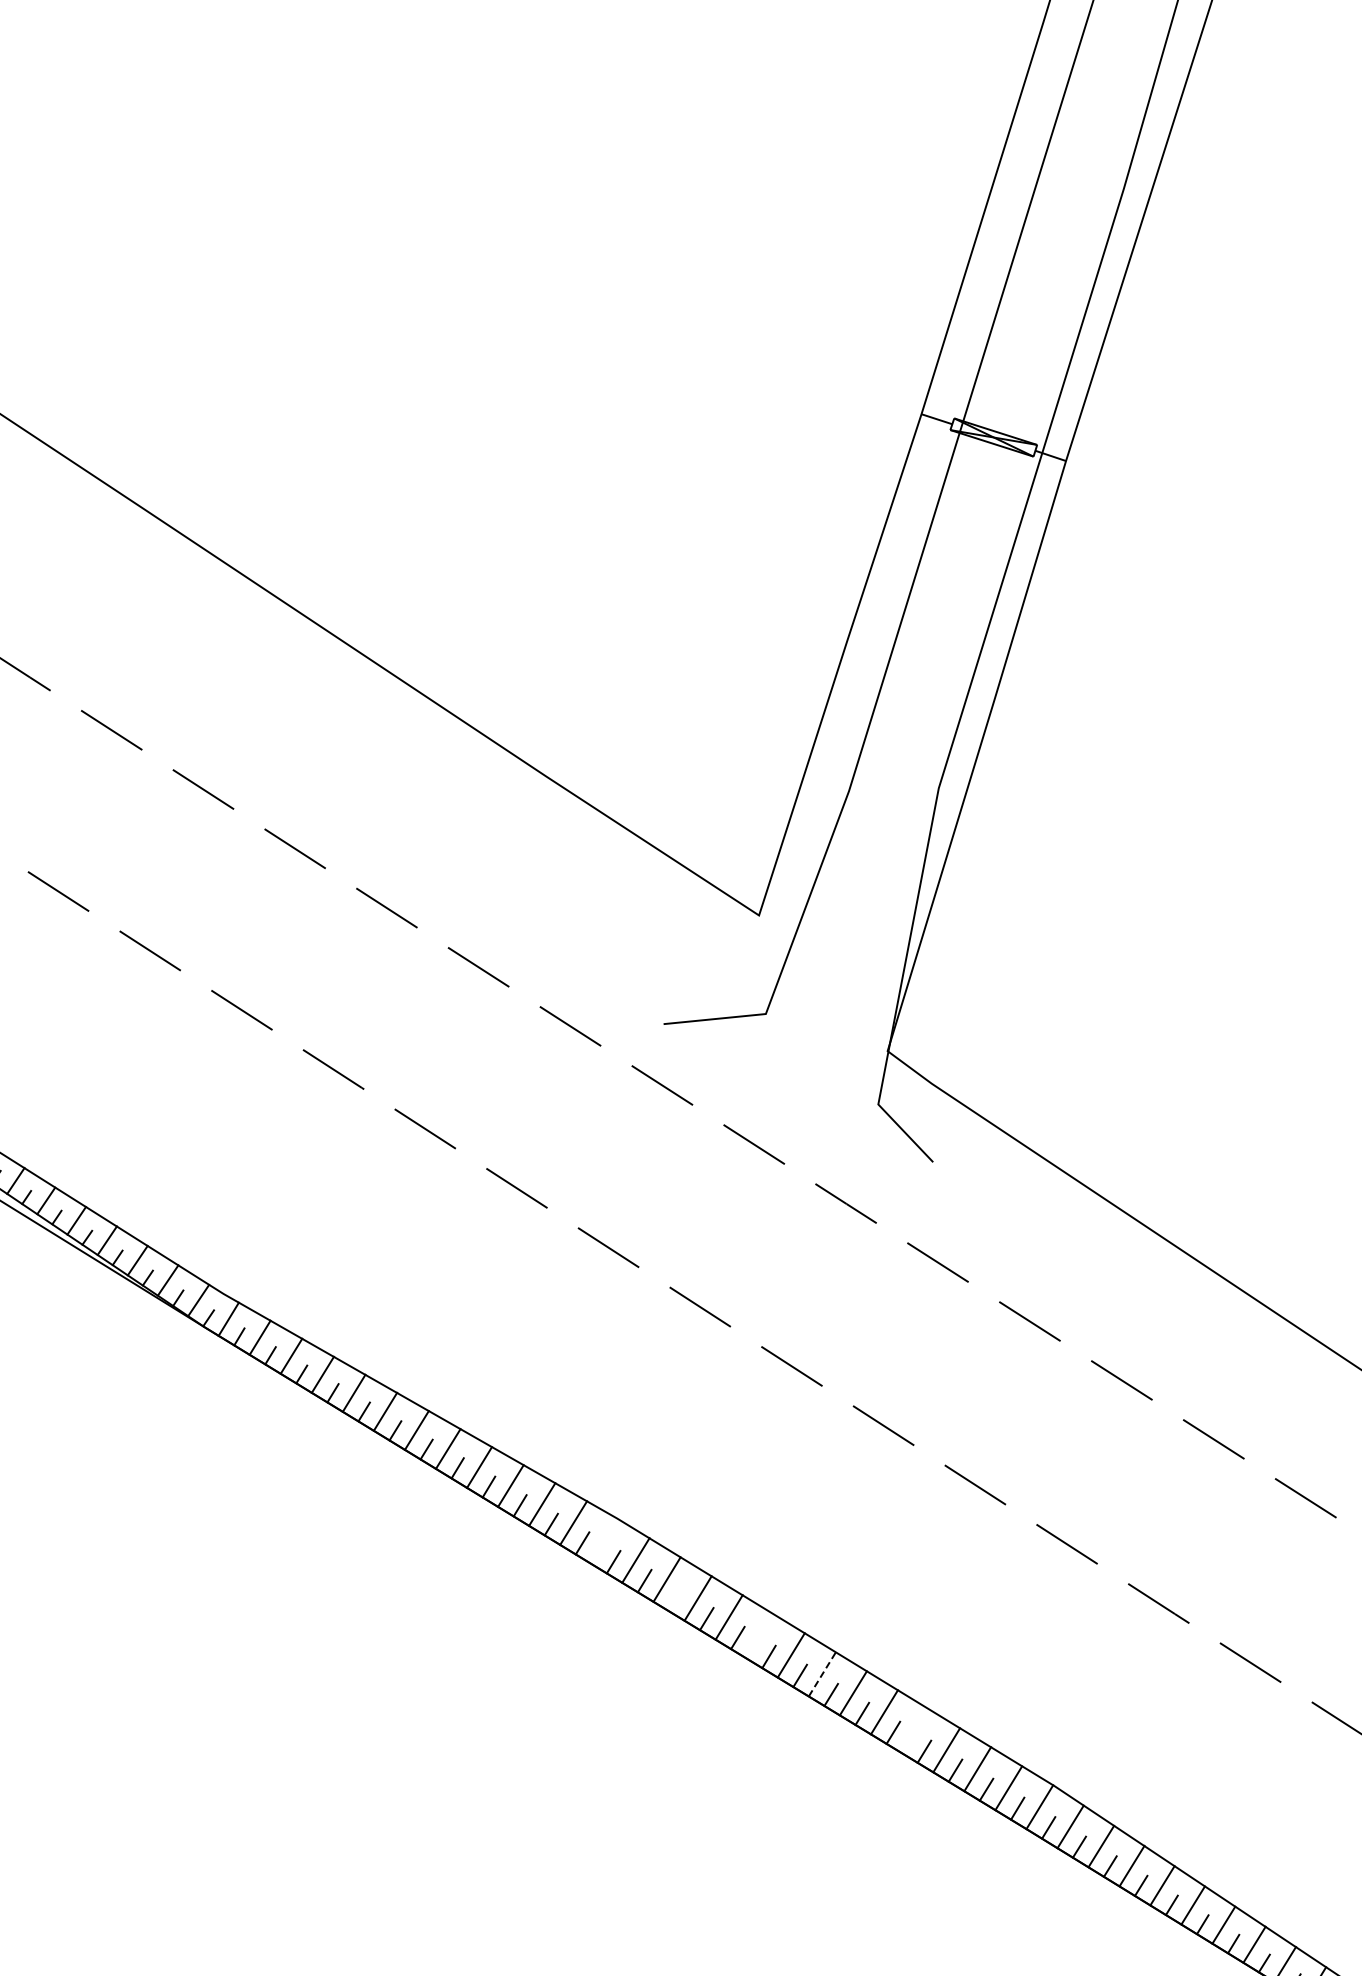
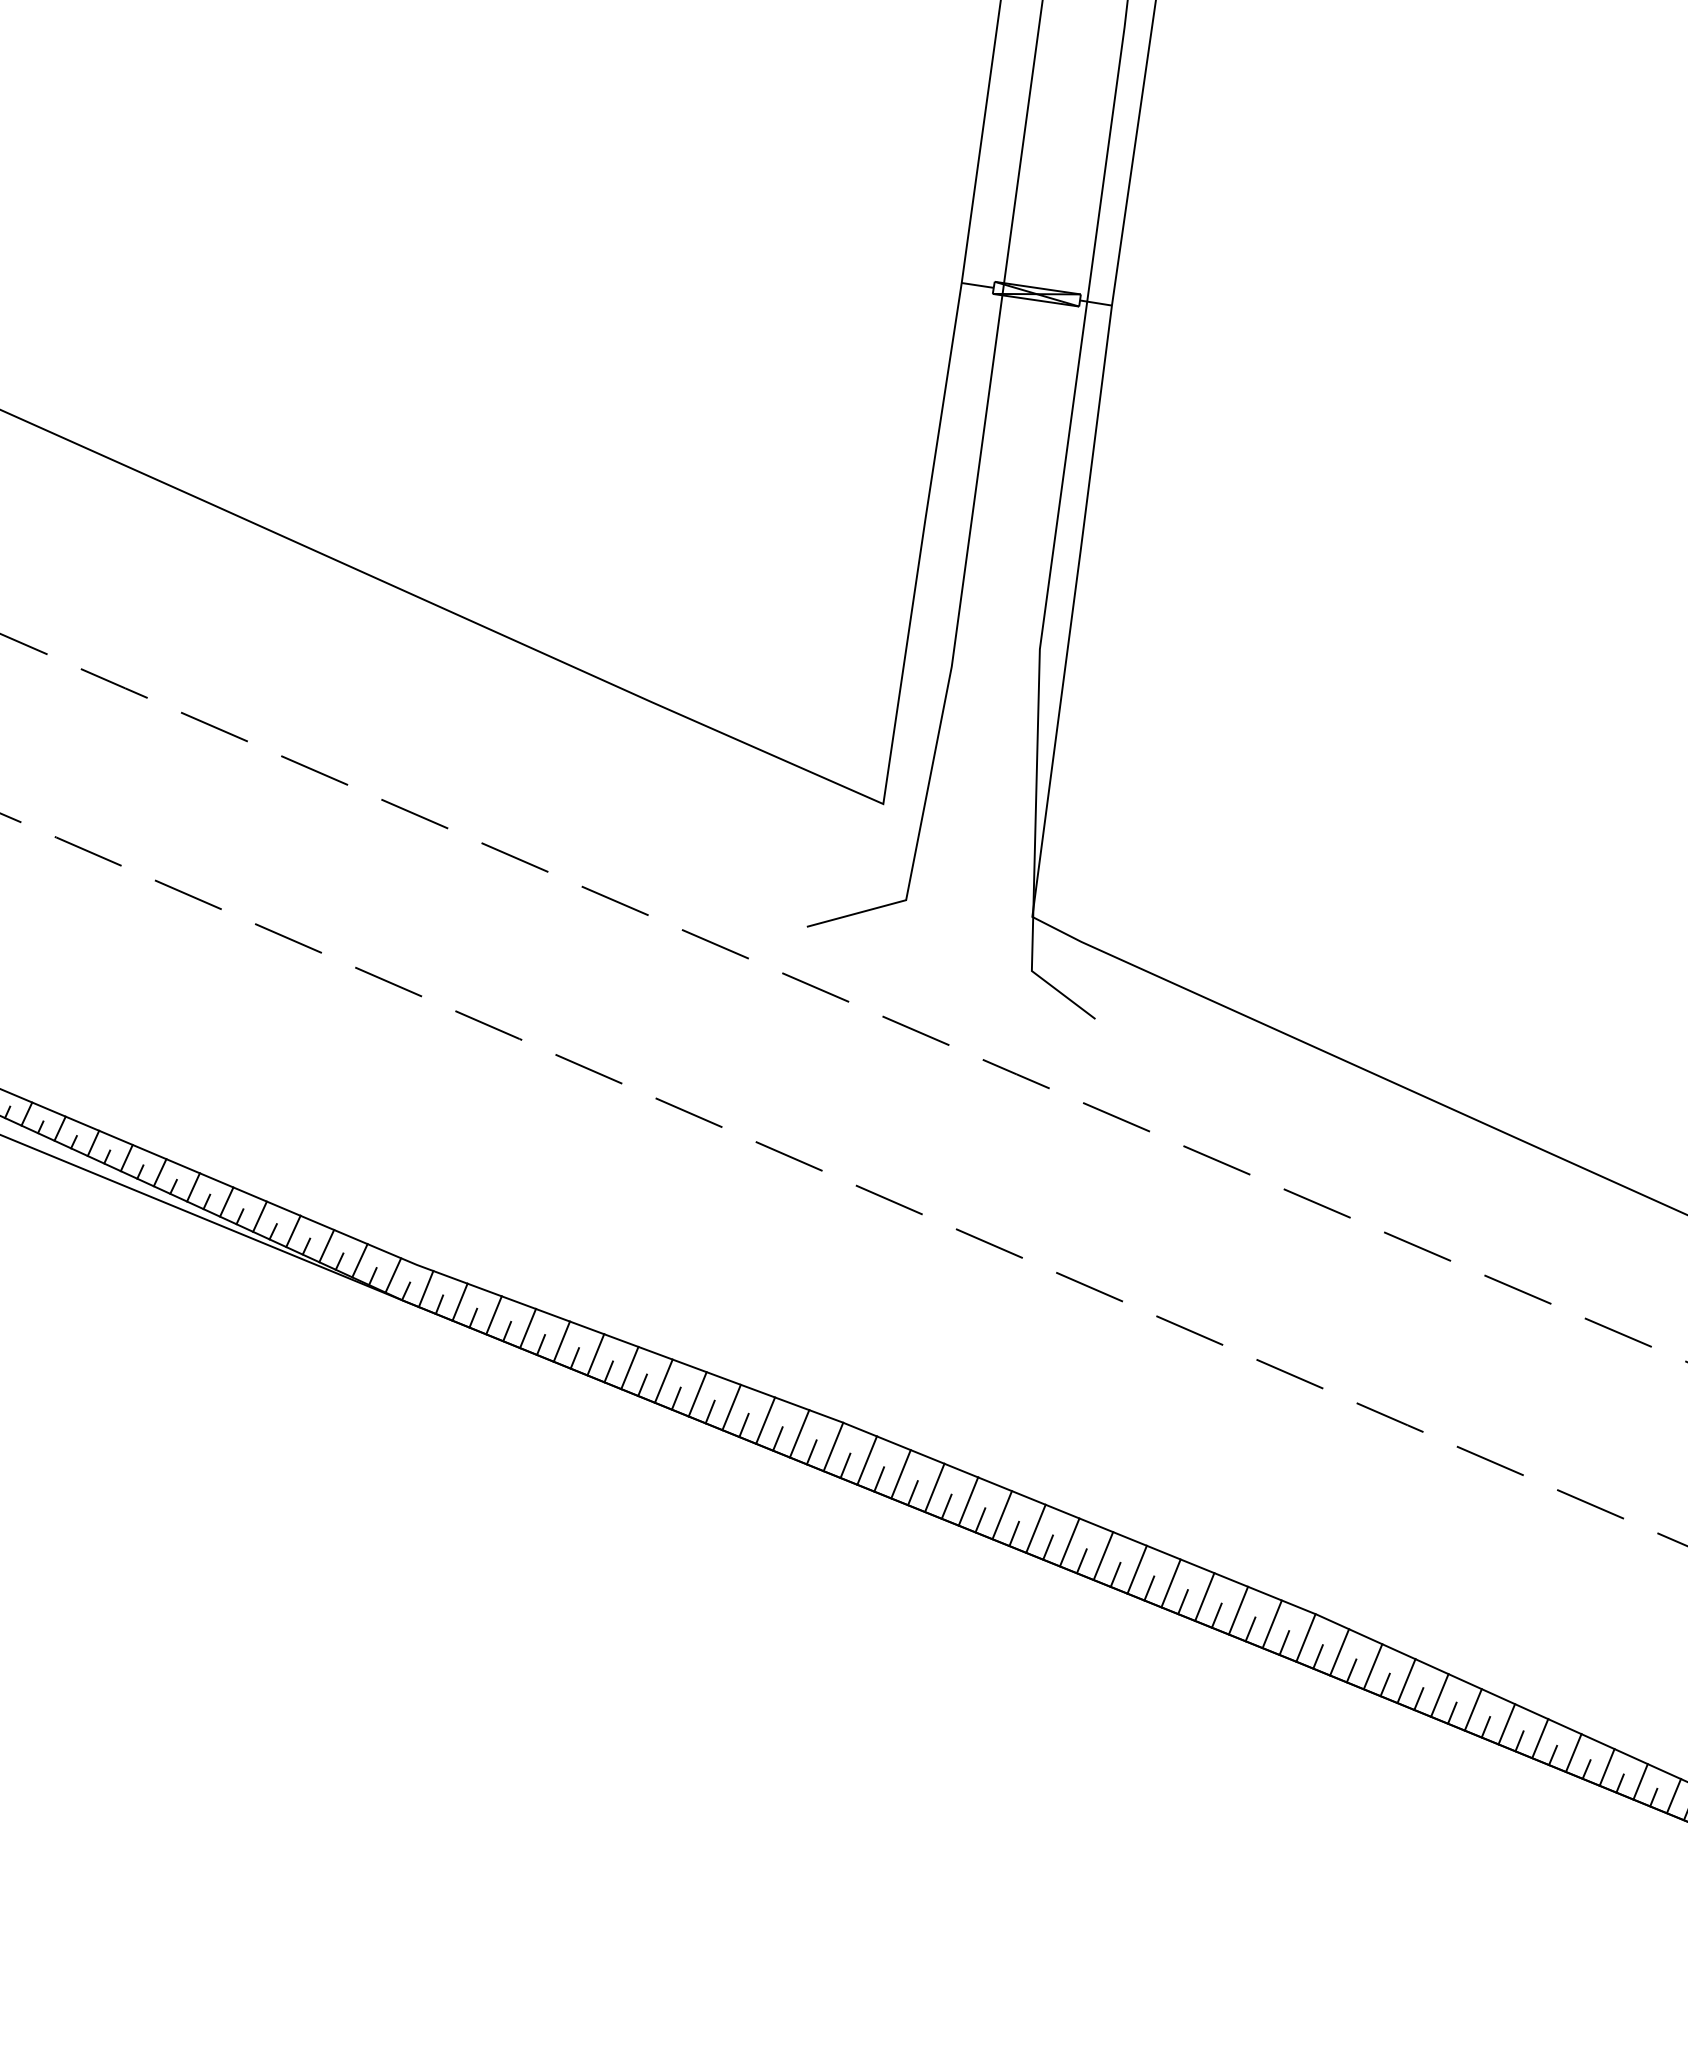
line: (604, 1541) -> (833, 1446), added
line: (675, 1600) -> (912, 1493), added
line: (759, 1636) -> (1001, 1515), added
line: (822, 1674) -> (1069, 1542), dashed -> solid
line: (915, 1731) -> (1170, 1583), added

